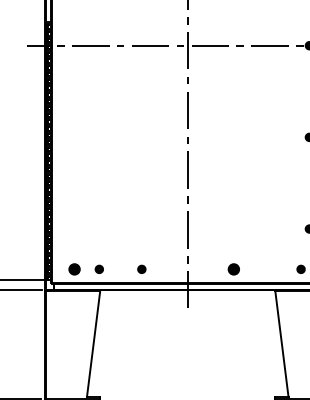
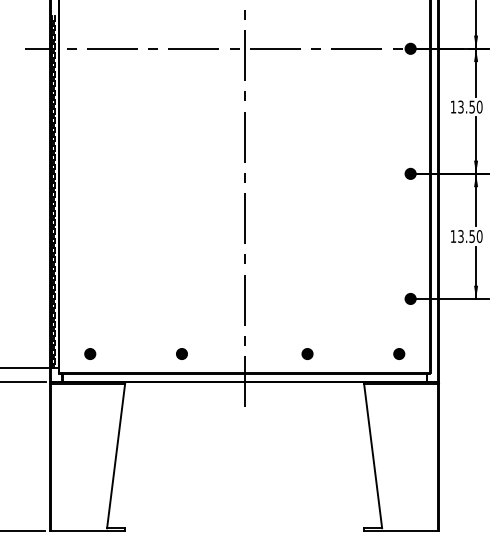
part: (74, 269) -> (90, 353), size x0.71
part: (98, 269) -> (123, 353), removed
part: (233, 269) -> (307, 353), size x0.71

